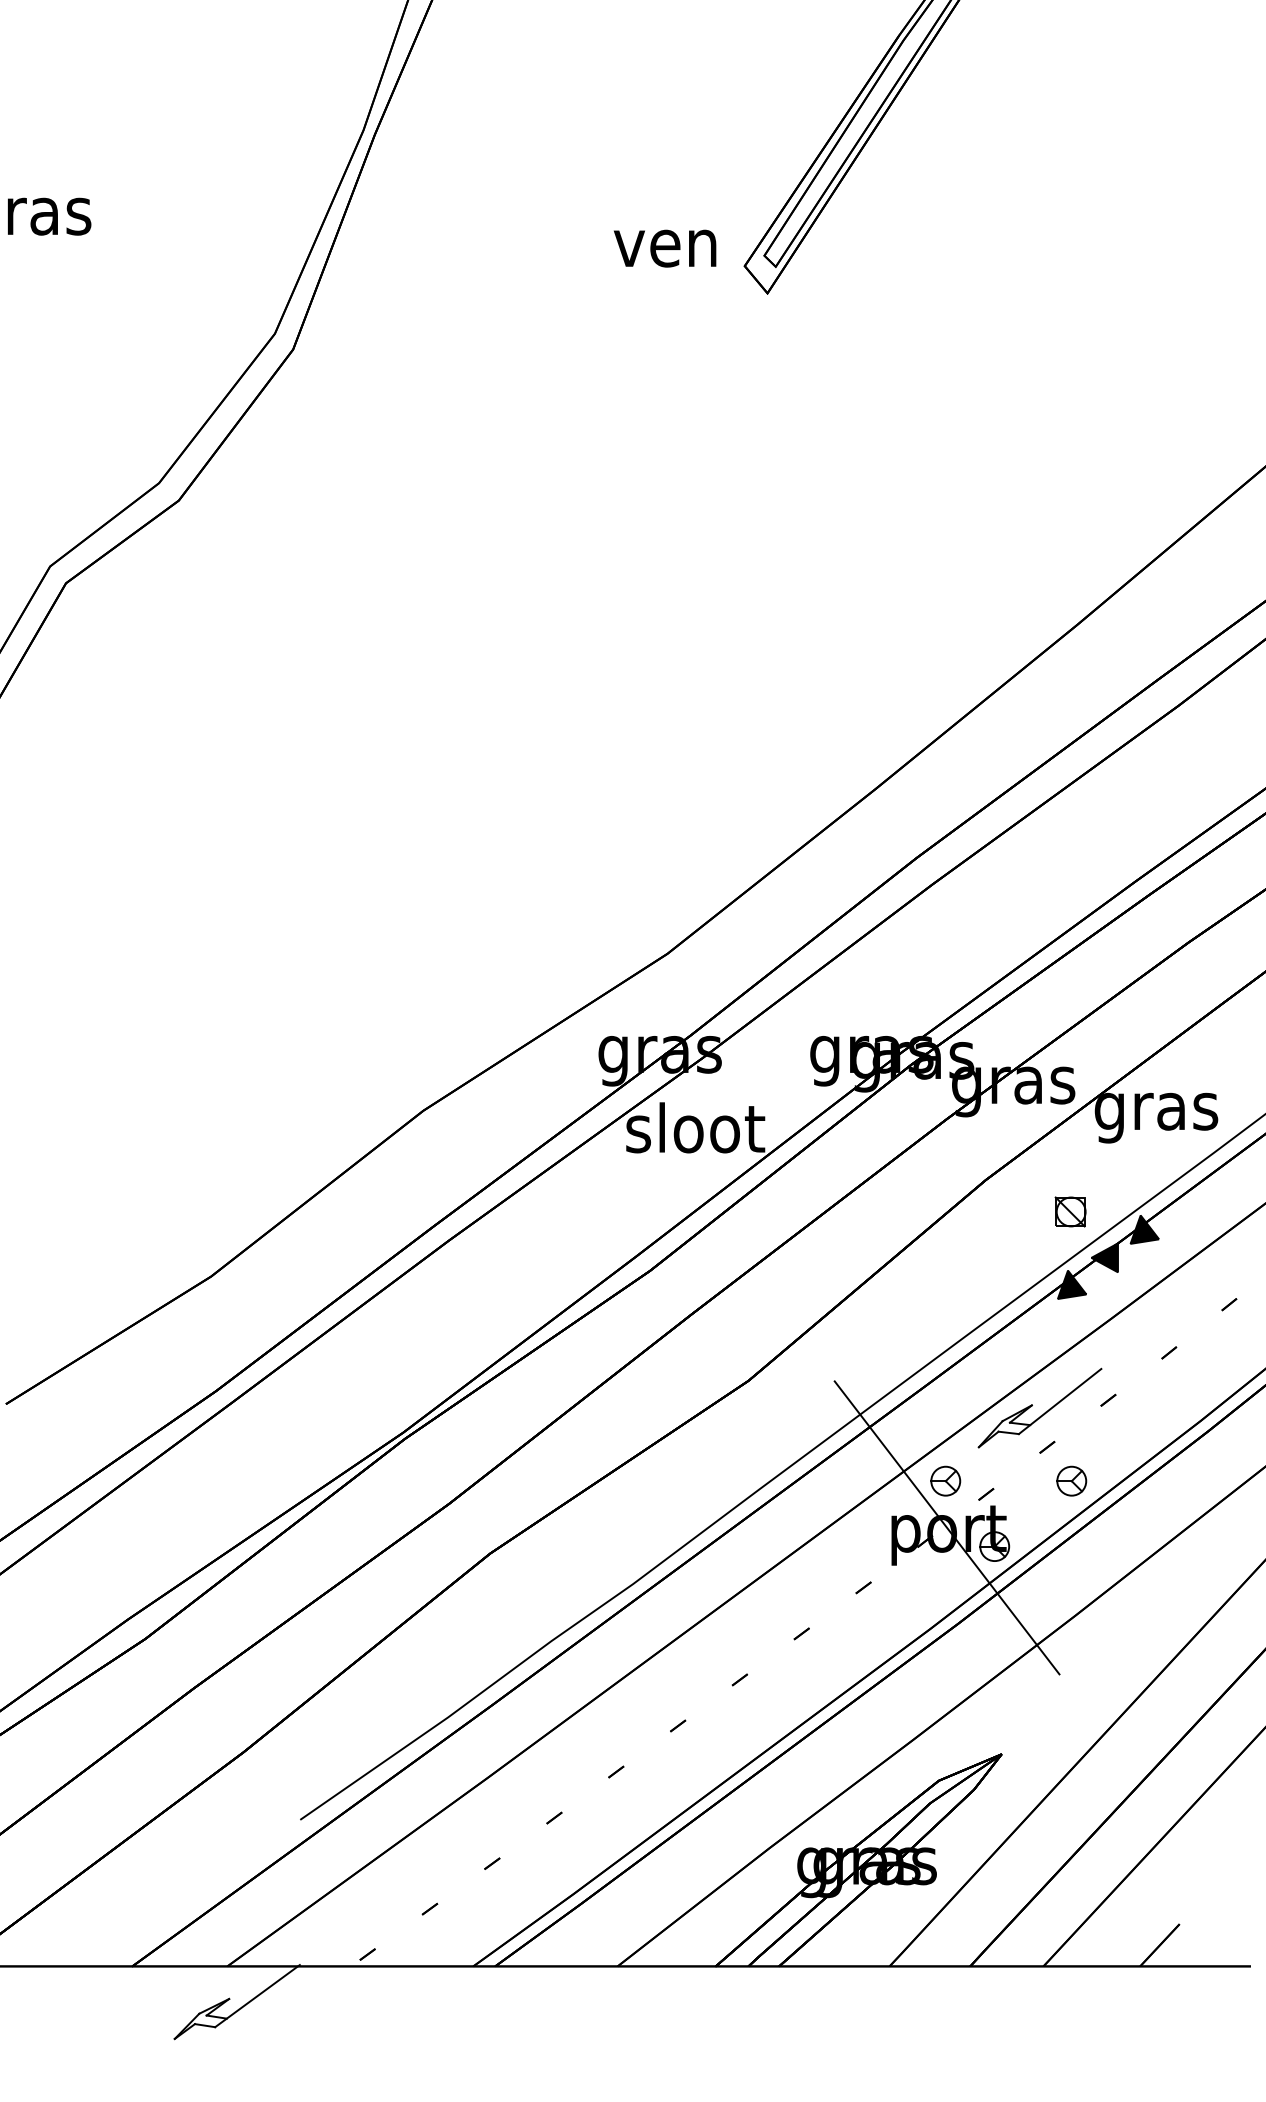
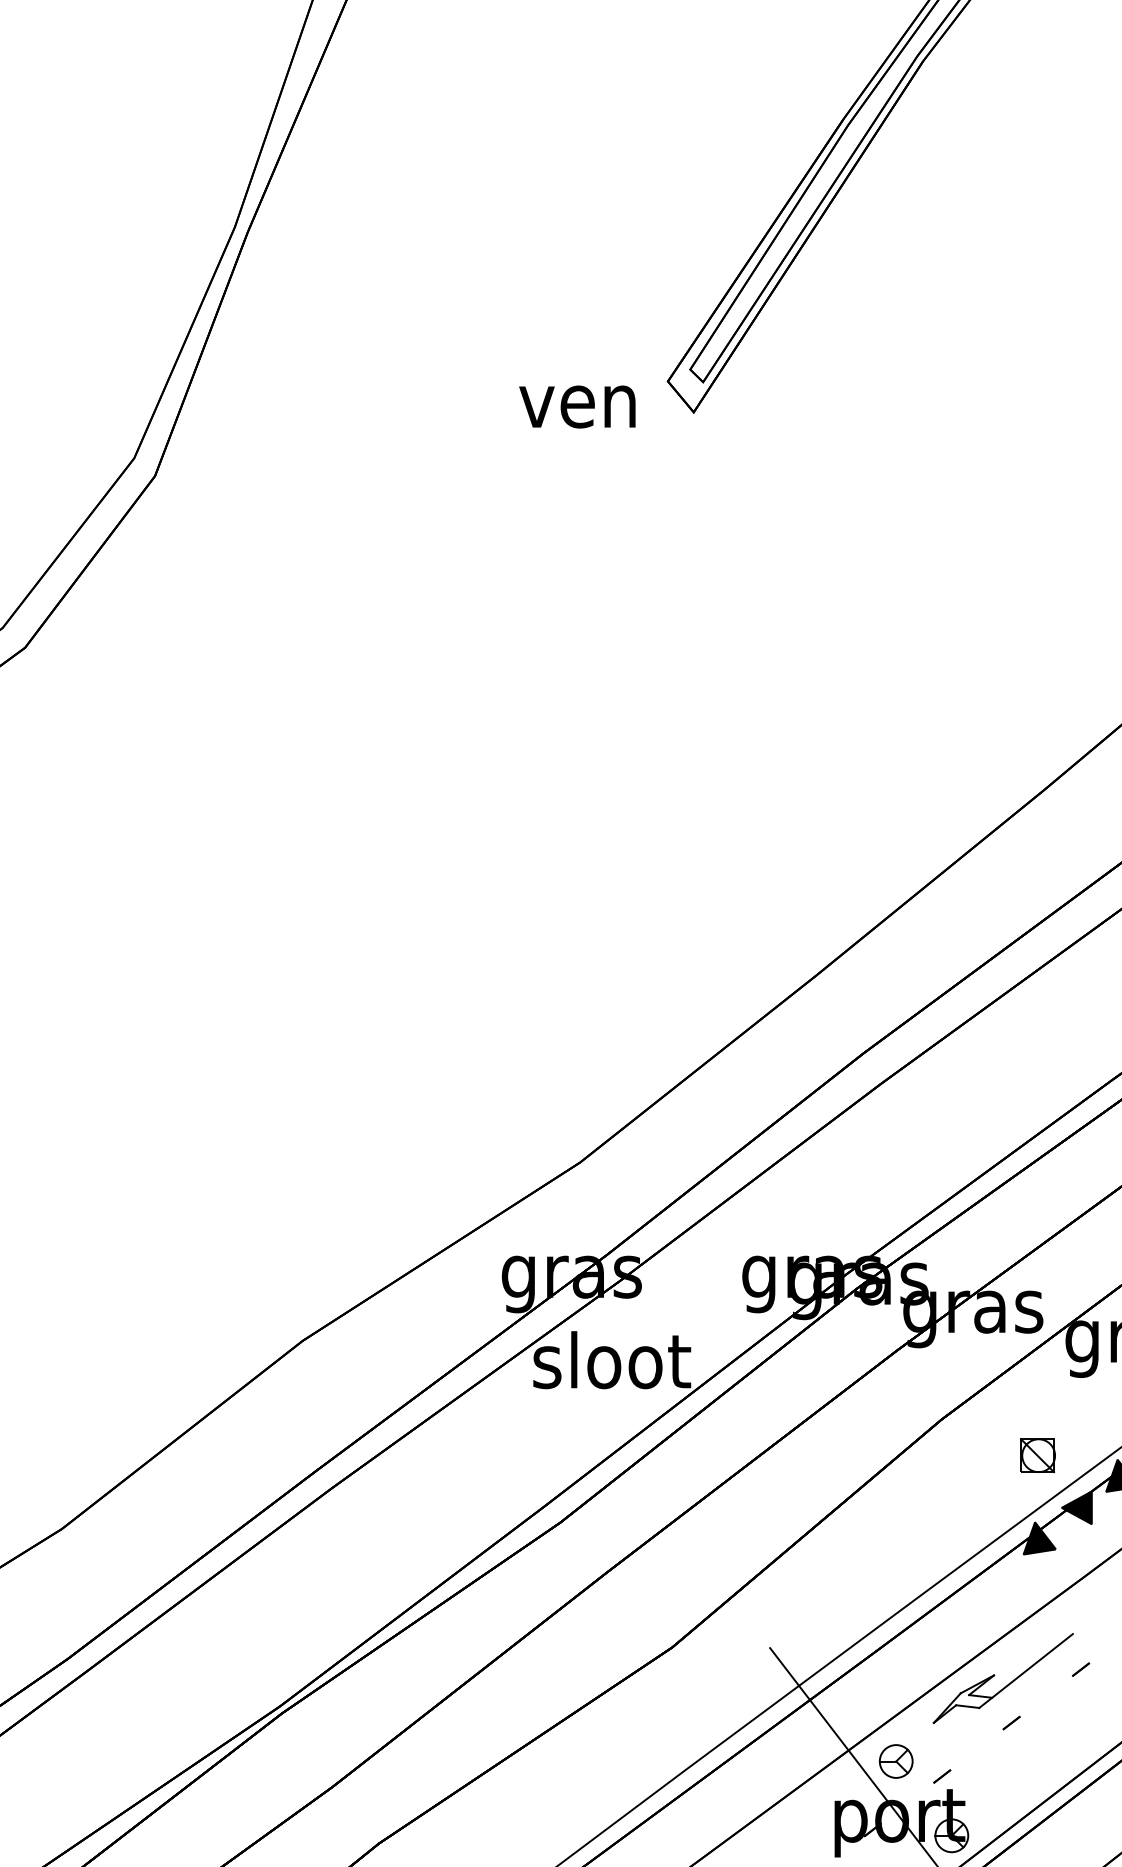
text: (665, 248) -> (577, 406), moved
part: (1071, 1480) -> (1039, 1760), removed

